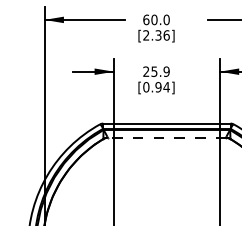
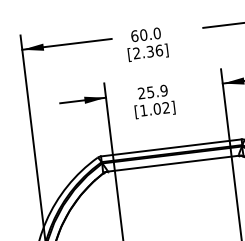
text: (156, 87) -> (155, 109), [0.94] -> [1.02]
line: (166, 137) -> (172, 163), dashed -> solid

